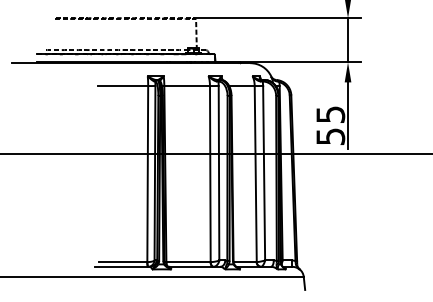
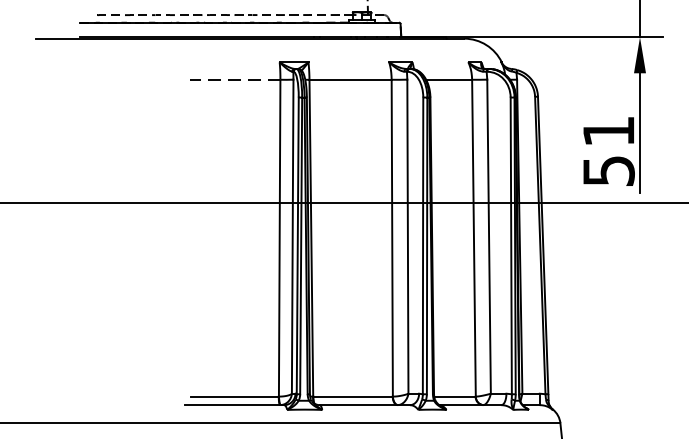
line: (122, 86) -> (234, 80), solid -> dashed
text: (330, 114) -> (608, 131), 55 -> 51

